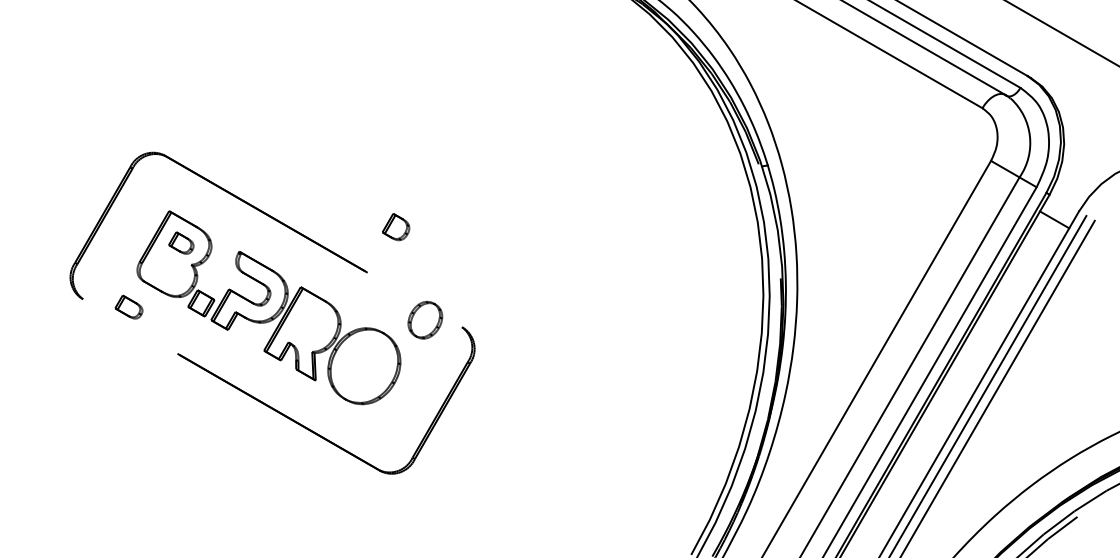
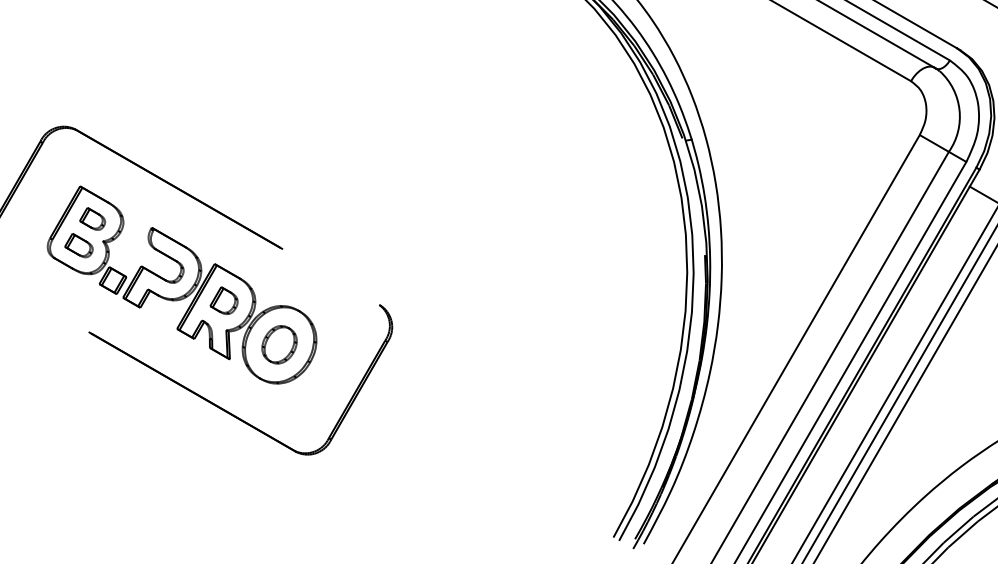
part: (396, 227) -> (224, 301), moved
part: (128, 306) -> (78, 244), moved
part: (425, 319) -> (279, 344), moved

